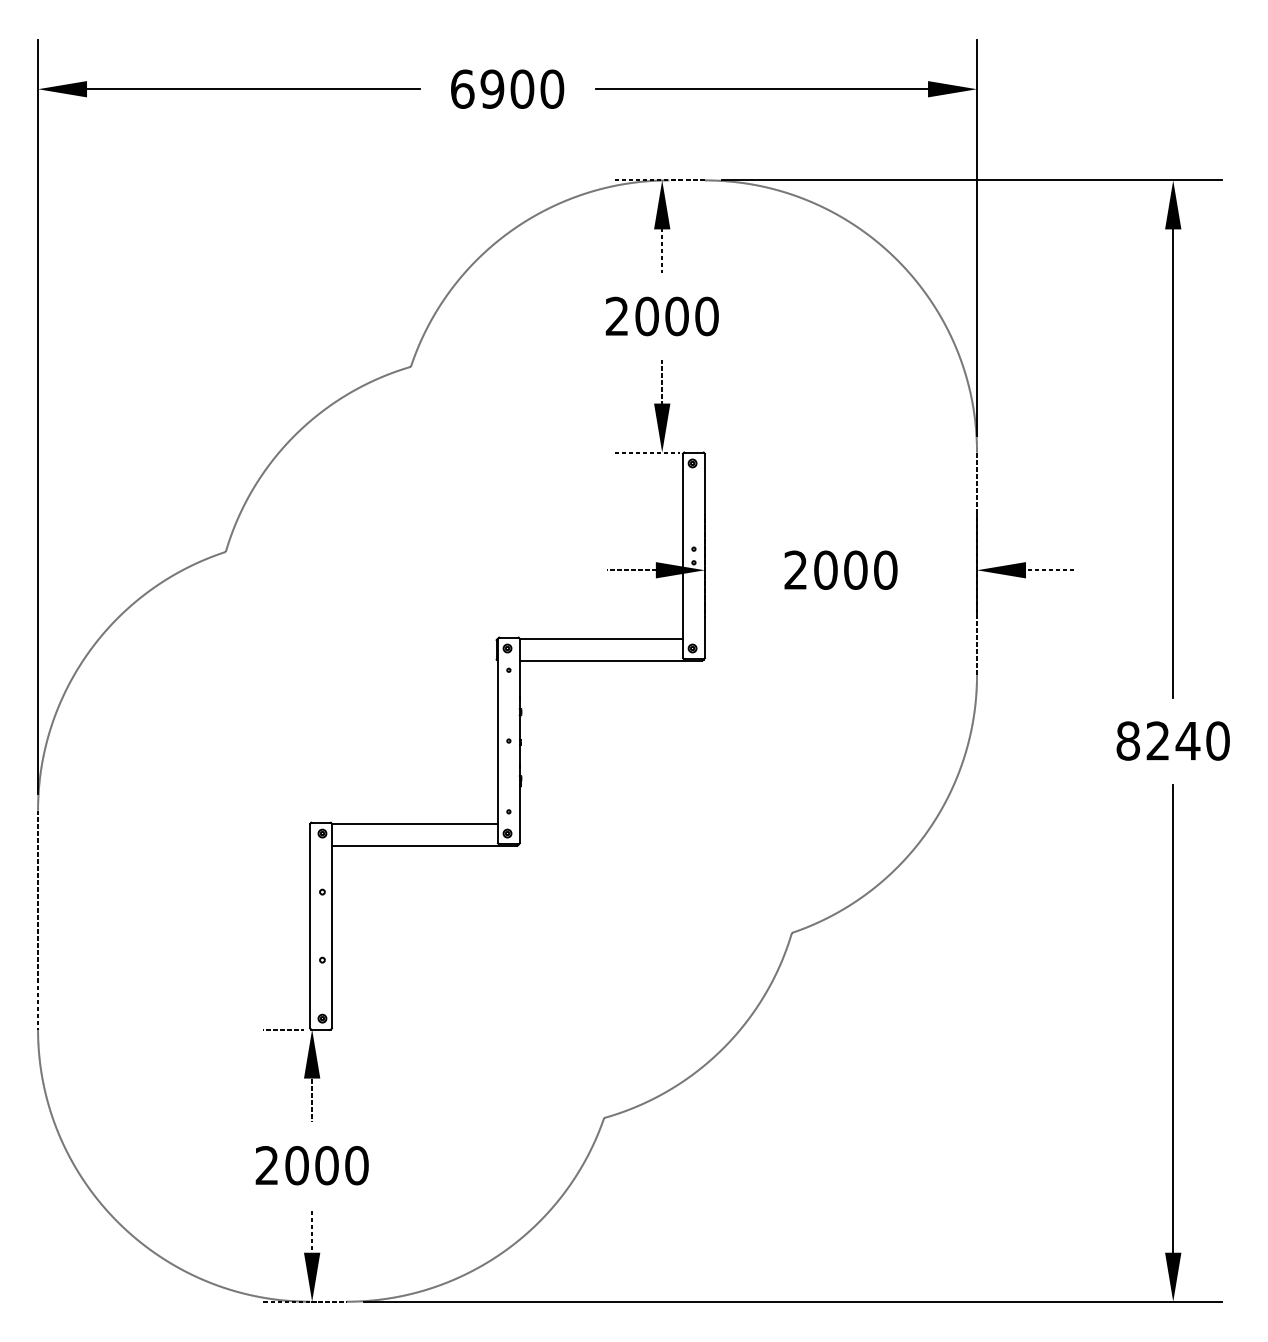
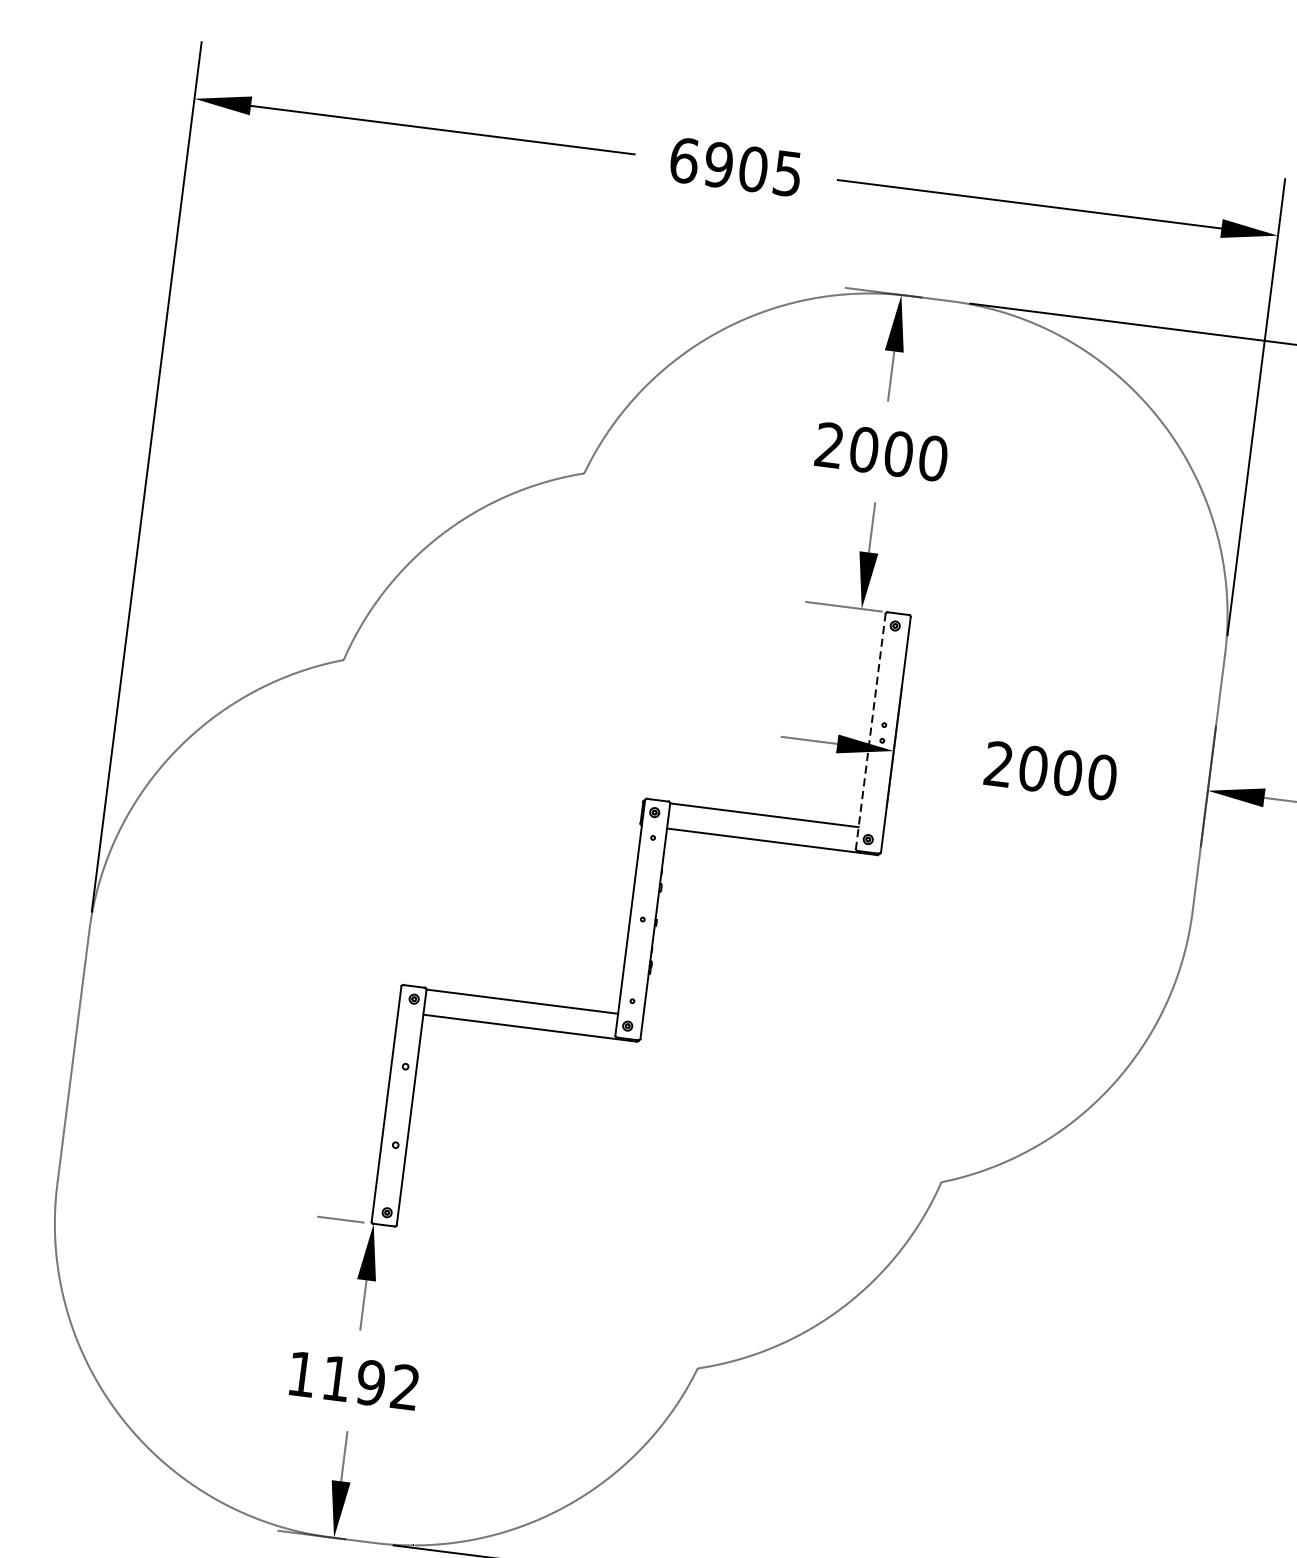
text: (552, 88) -> (788, 172), 6900 -> 6905
line: (683, 556) -> (871, 732), solid -> dashed
text: (311, 1165) -> (353, 1380), 2000 -> 1192

